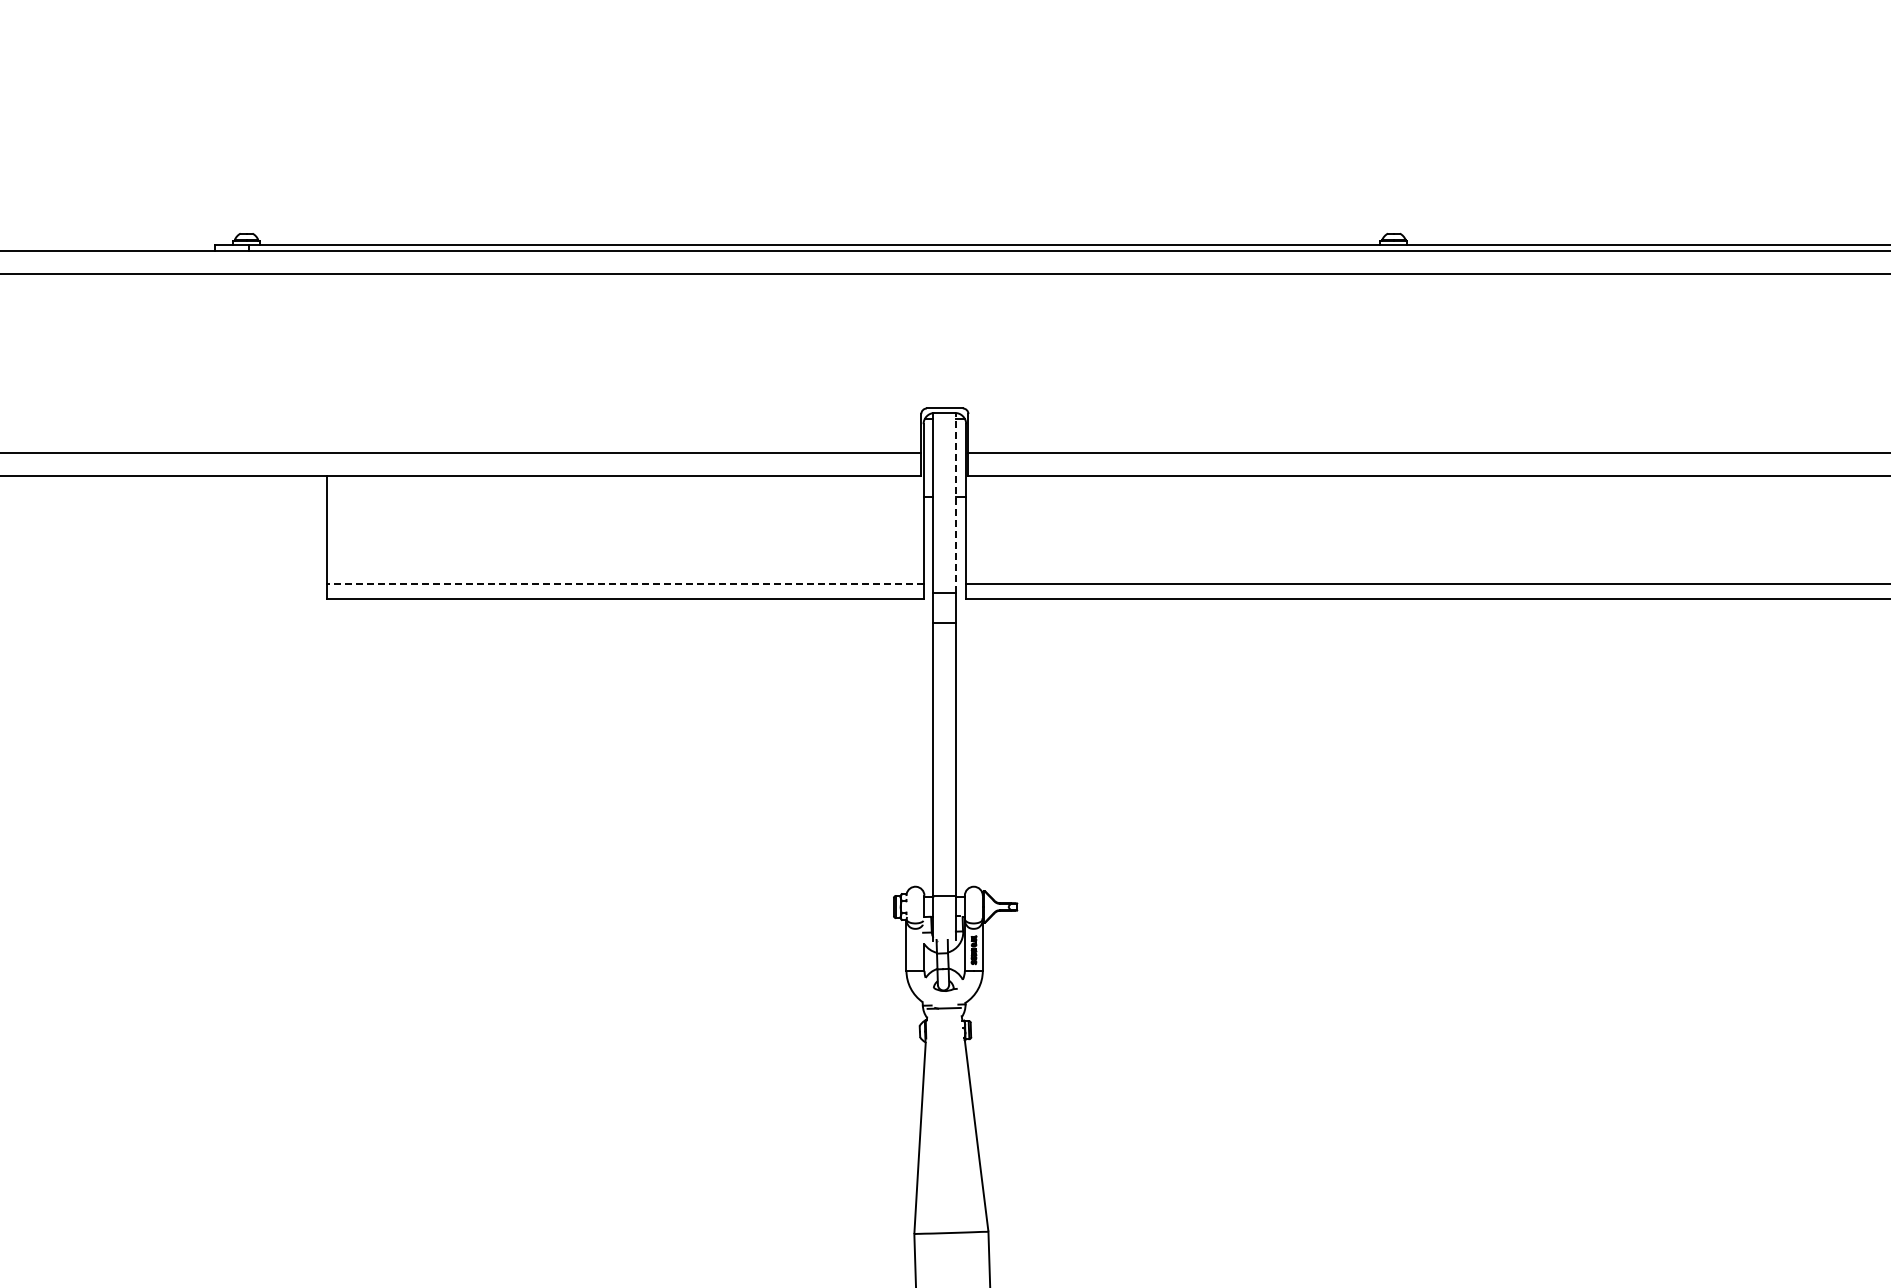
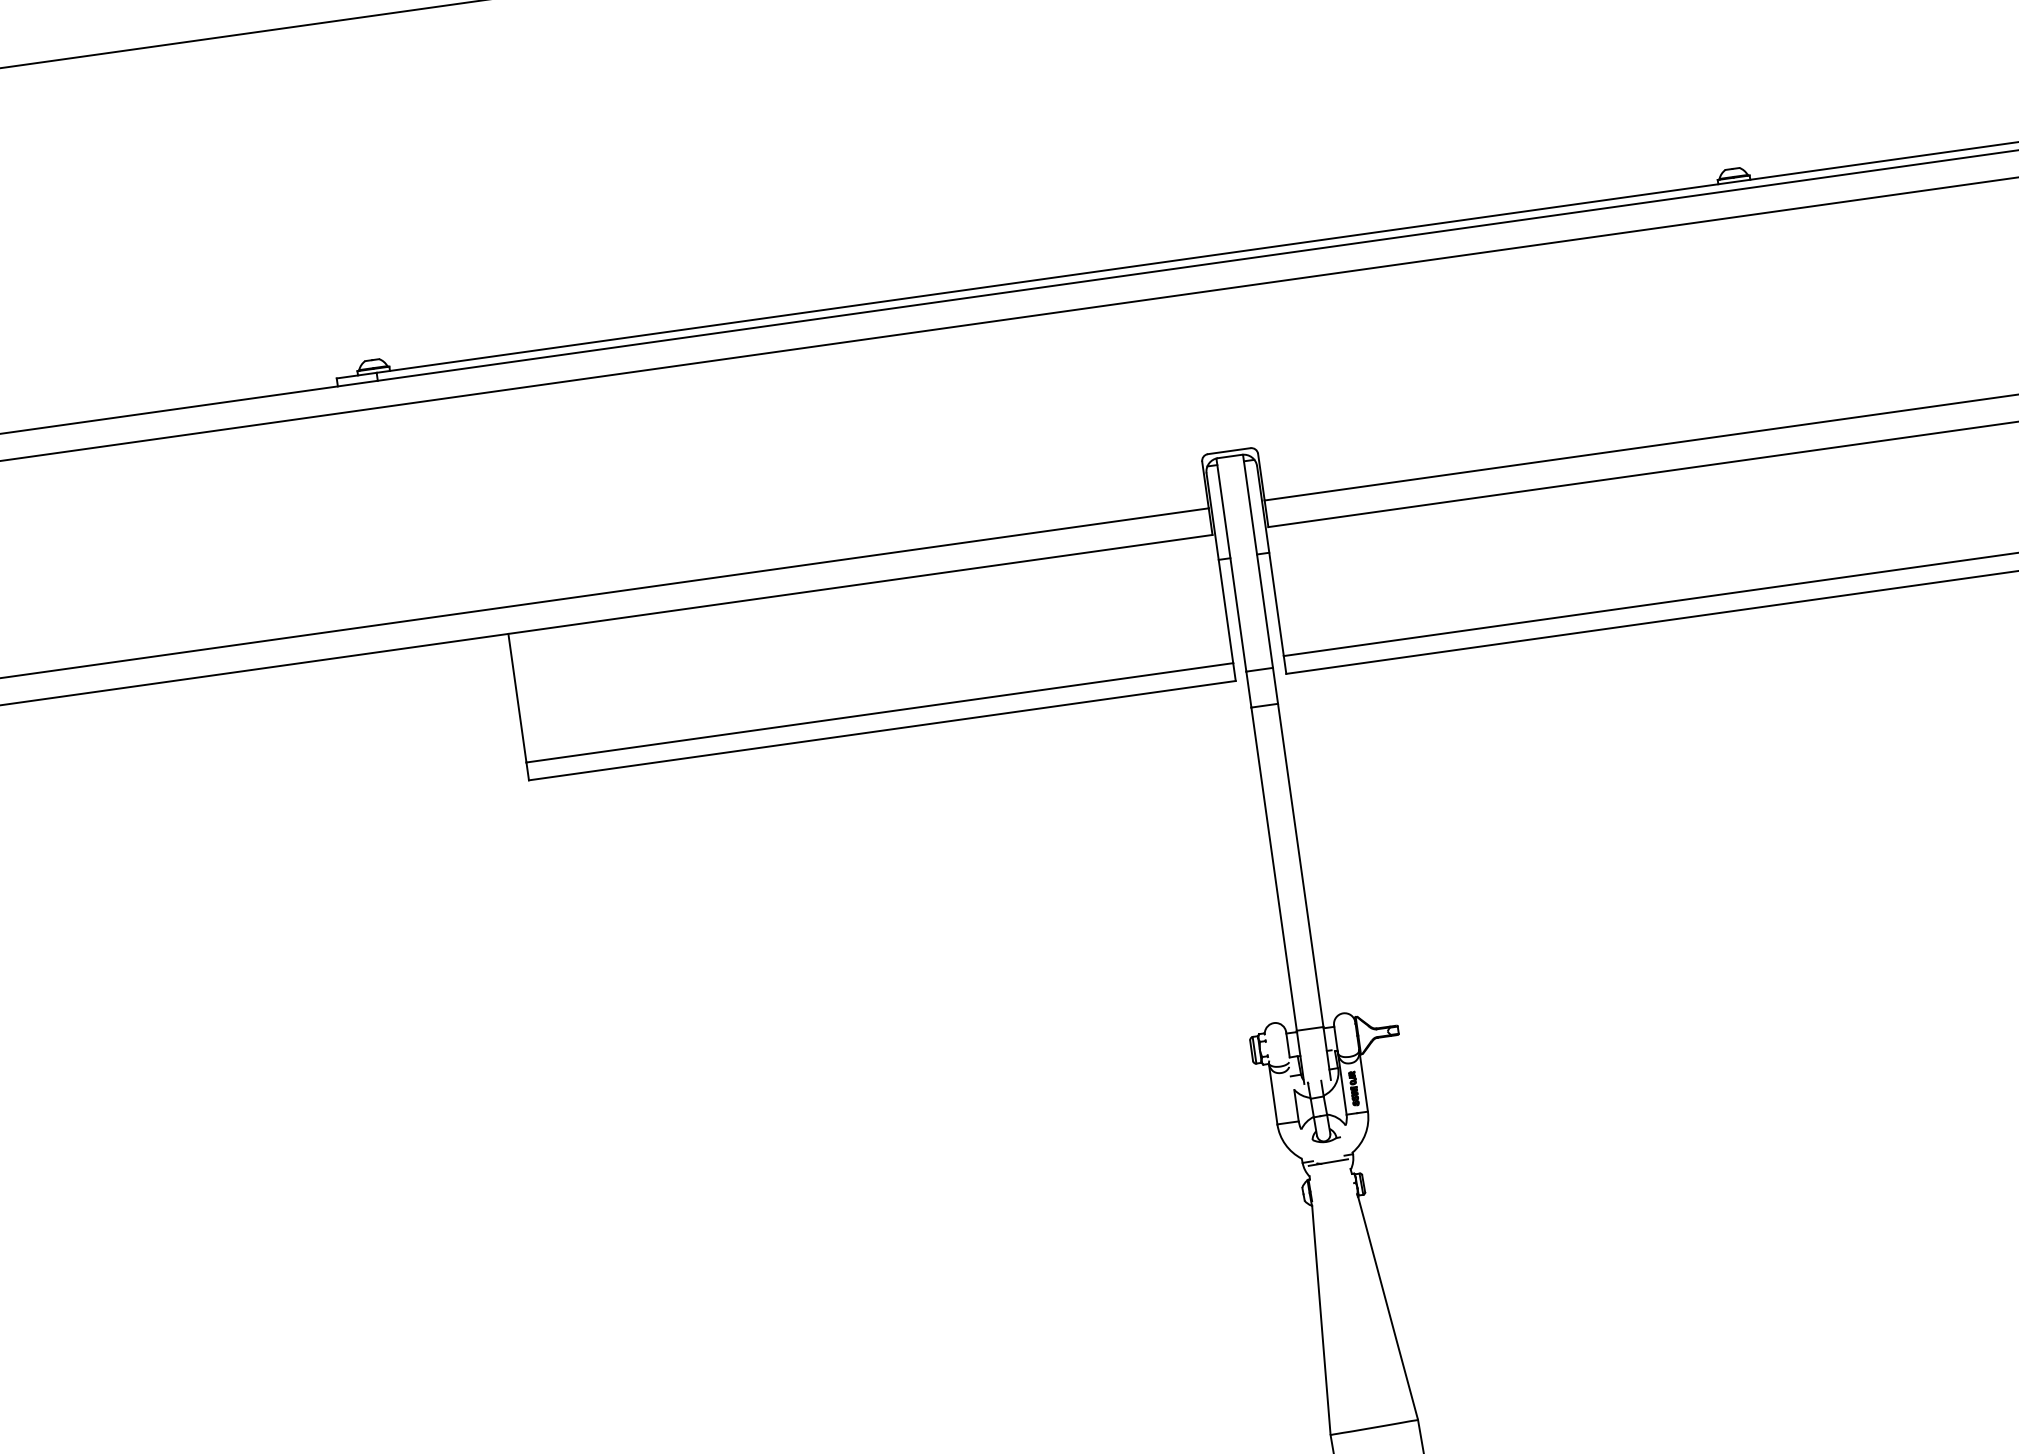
line: (955, 503) -> (1257, 562), dashed -> solid
line: (624, 584) -> (878, 713), dashed -> solid

